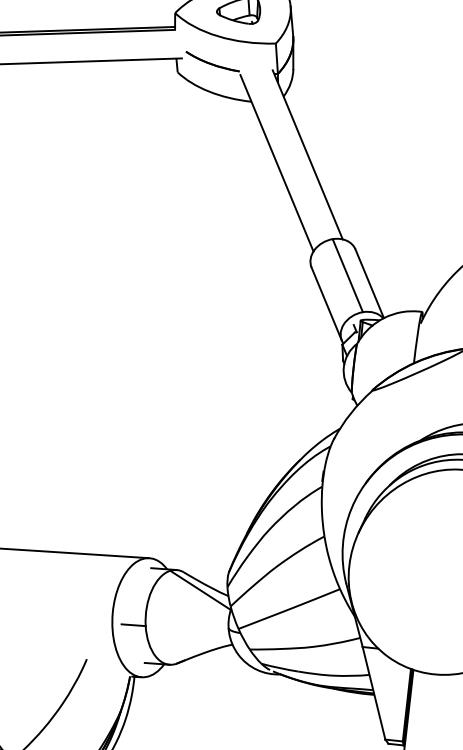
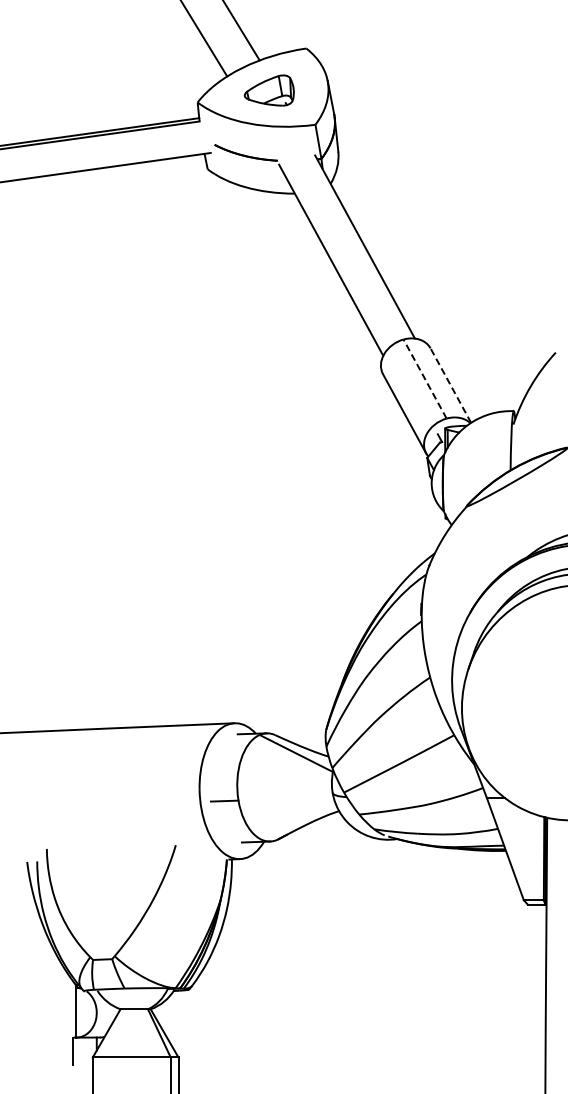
line: (347, 275) -> (424, 378), solid -> dashed
line: (369, 283) -> (450, 385), solid -> dashed

